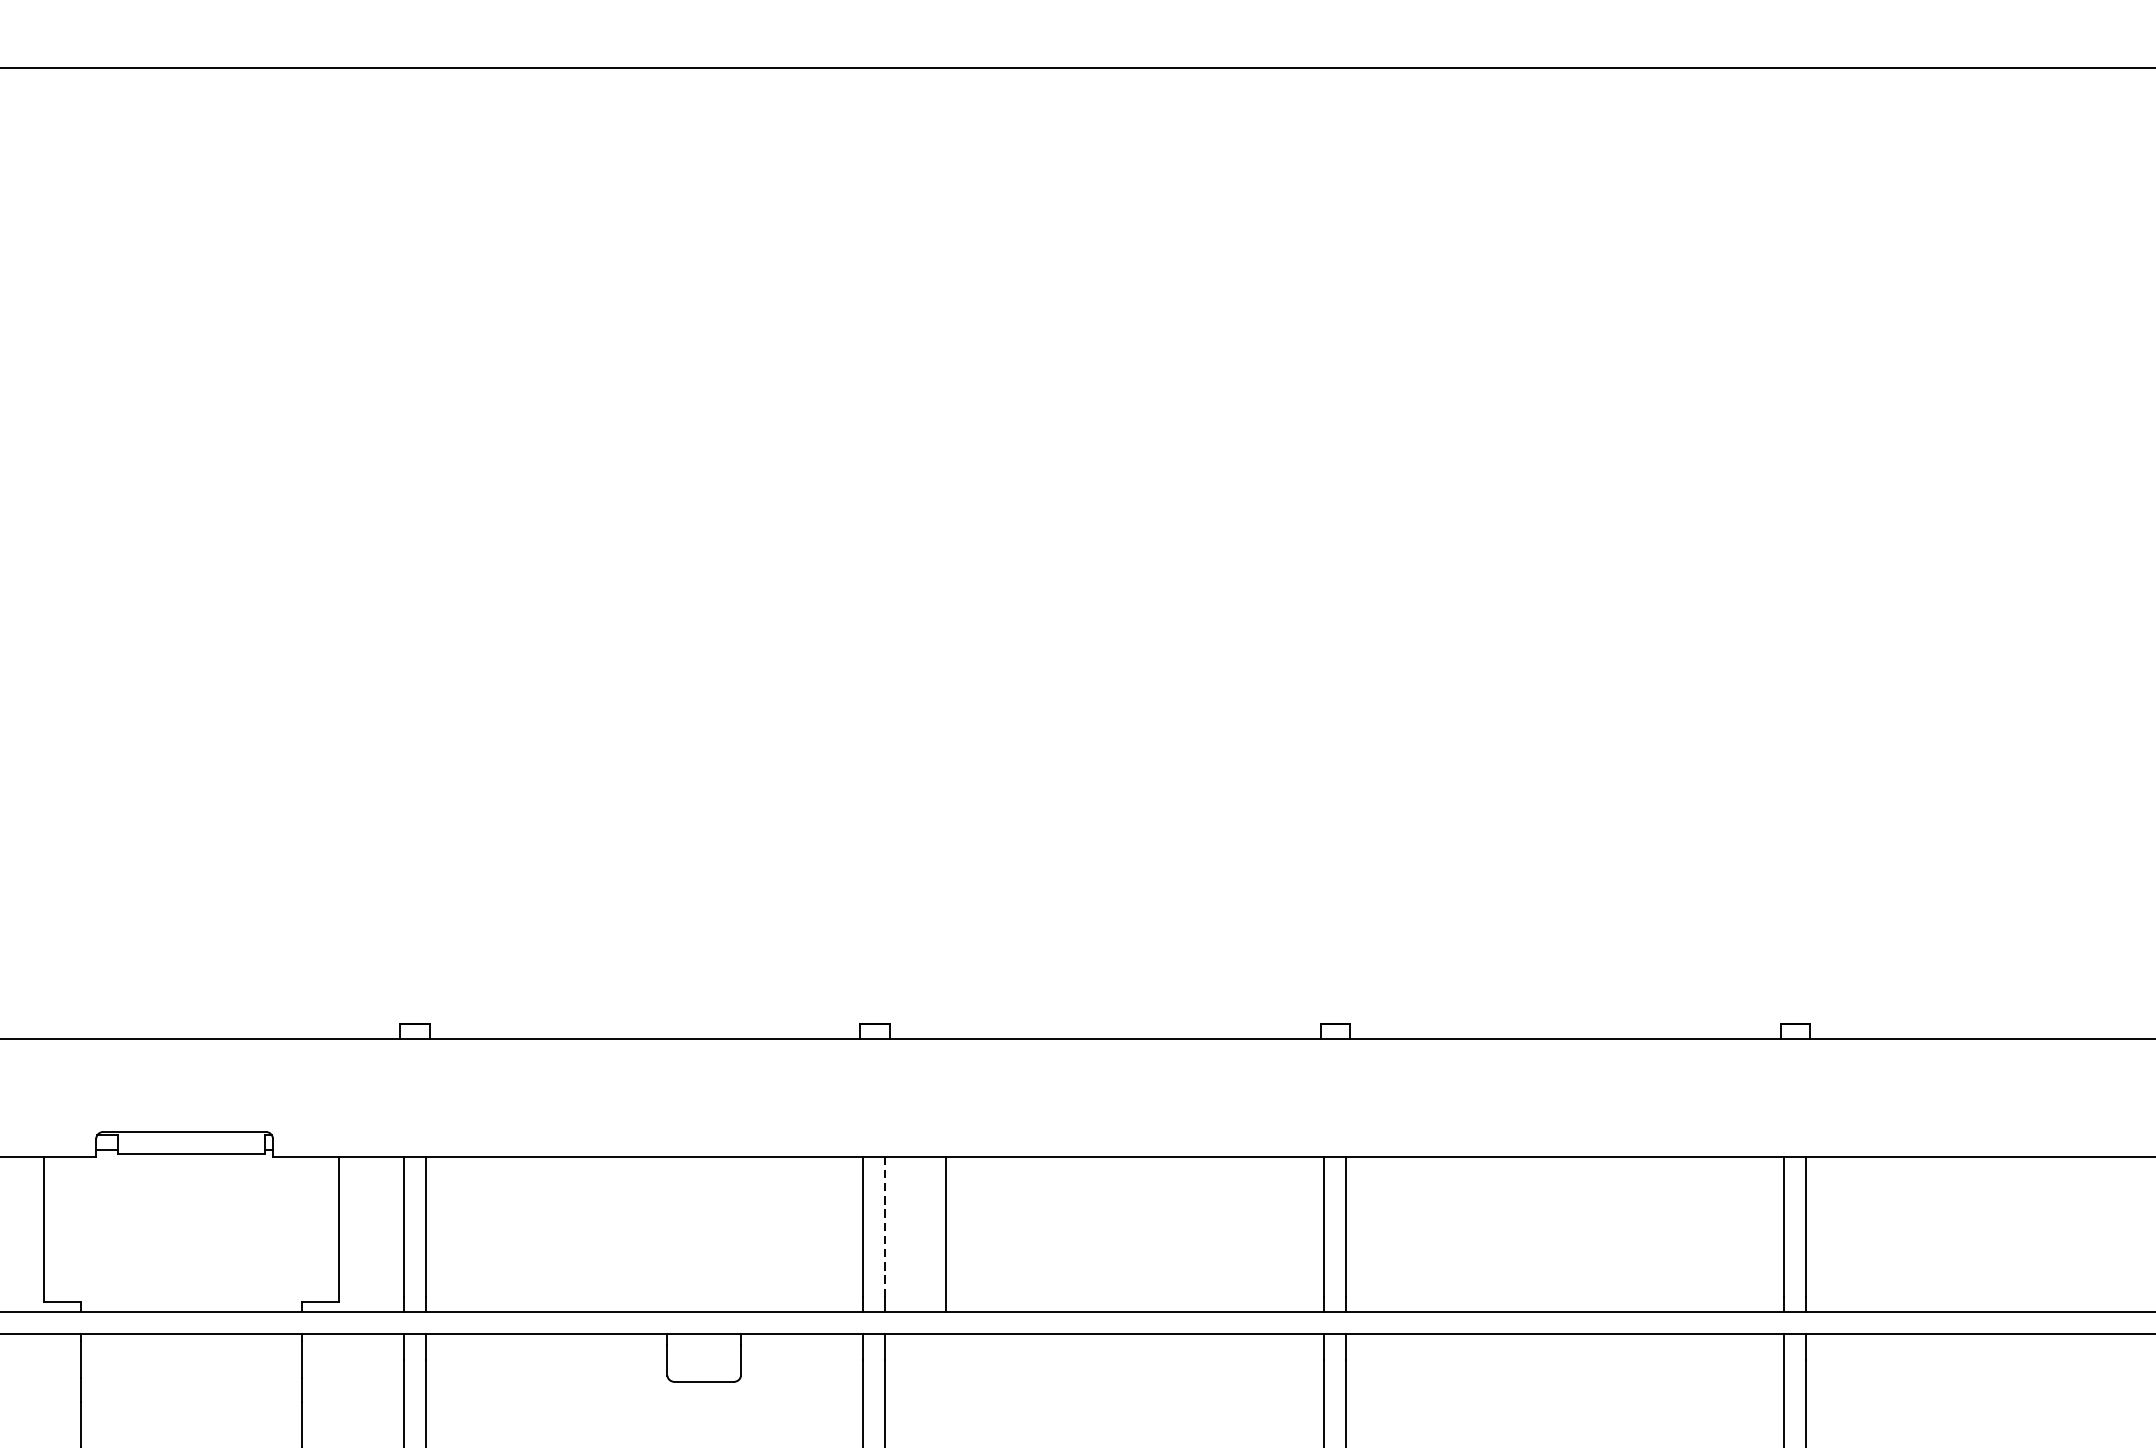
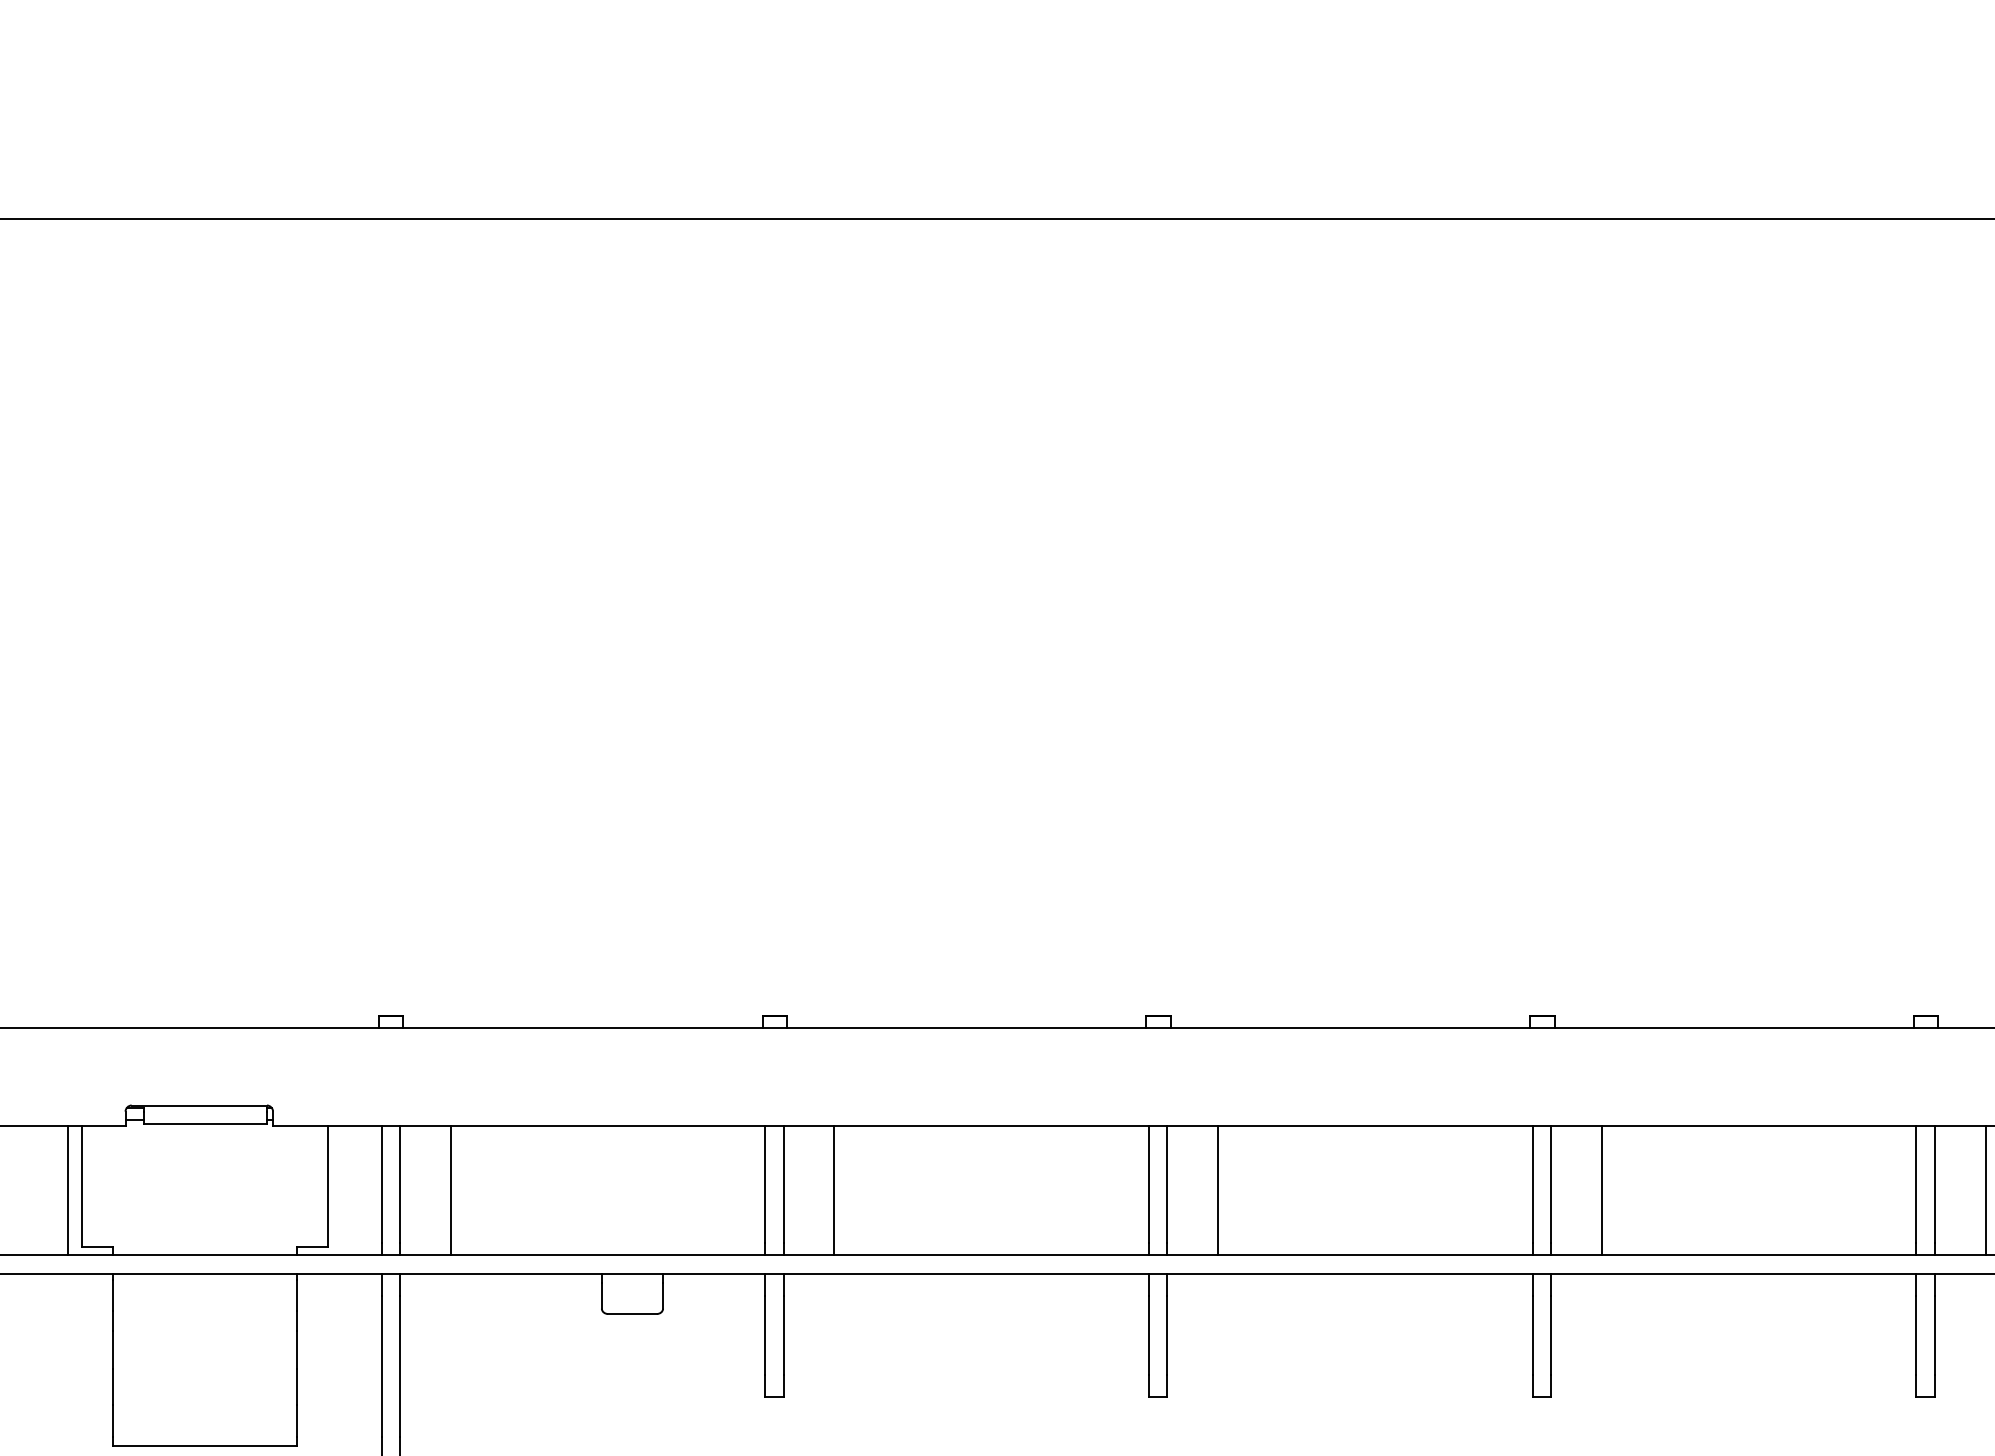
line: (885, 1226) -> (783, 1184), dashed -> solid
line: (26, 1233) -> (67, 1190), added
line: (487, 1233) -> (451, 1190), added
line: (1407, 1233) -> (1218, 1190), added
line: (1866, 1233) -> (1601, 1190), added

